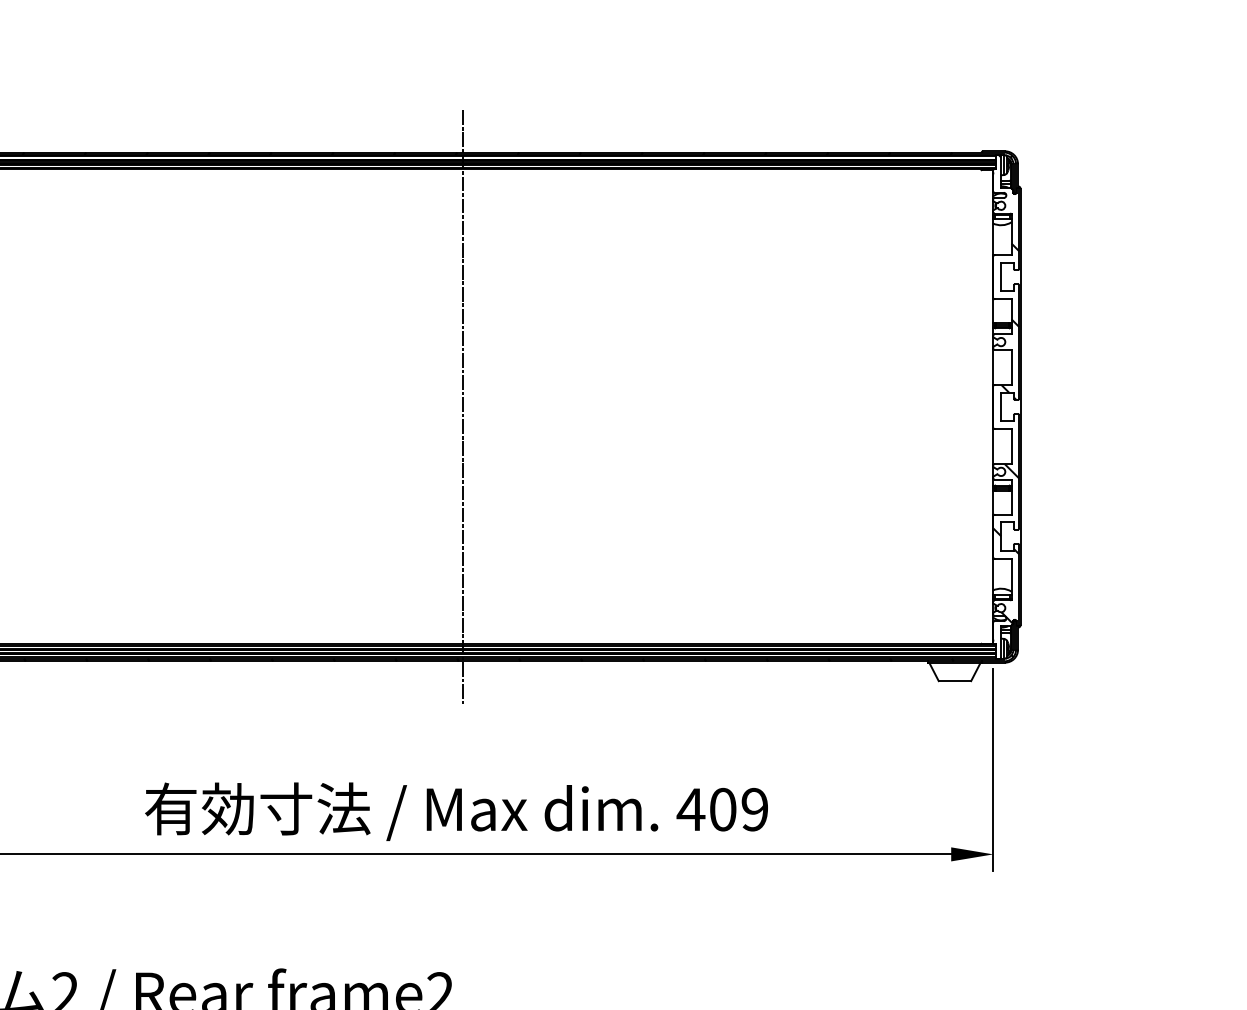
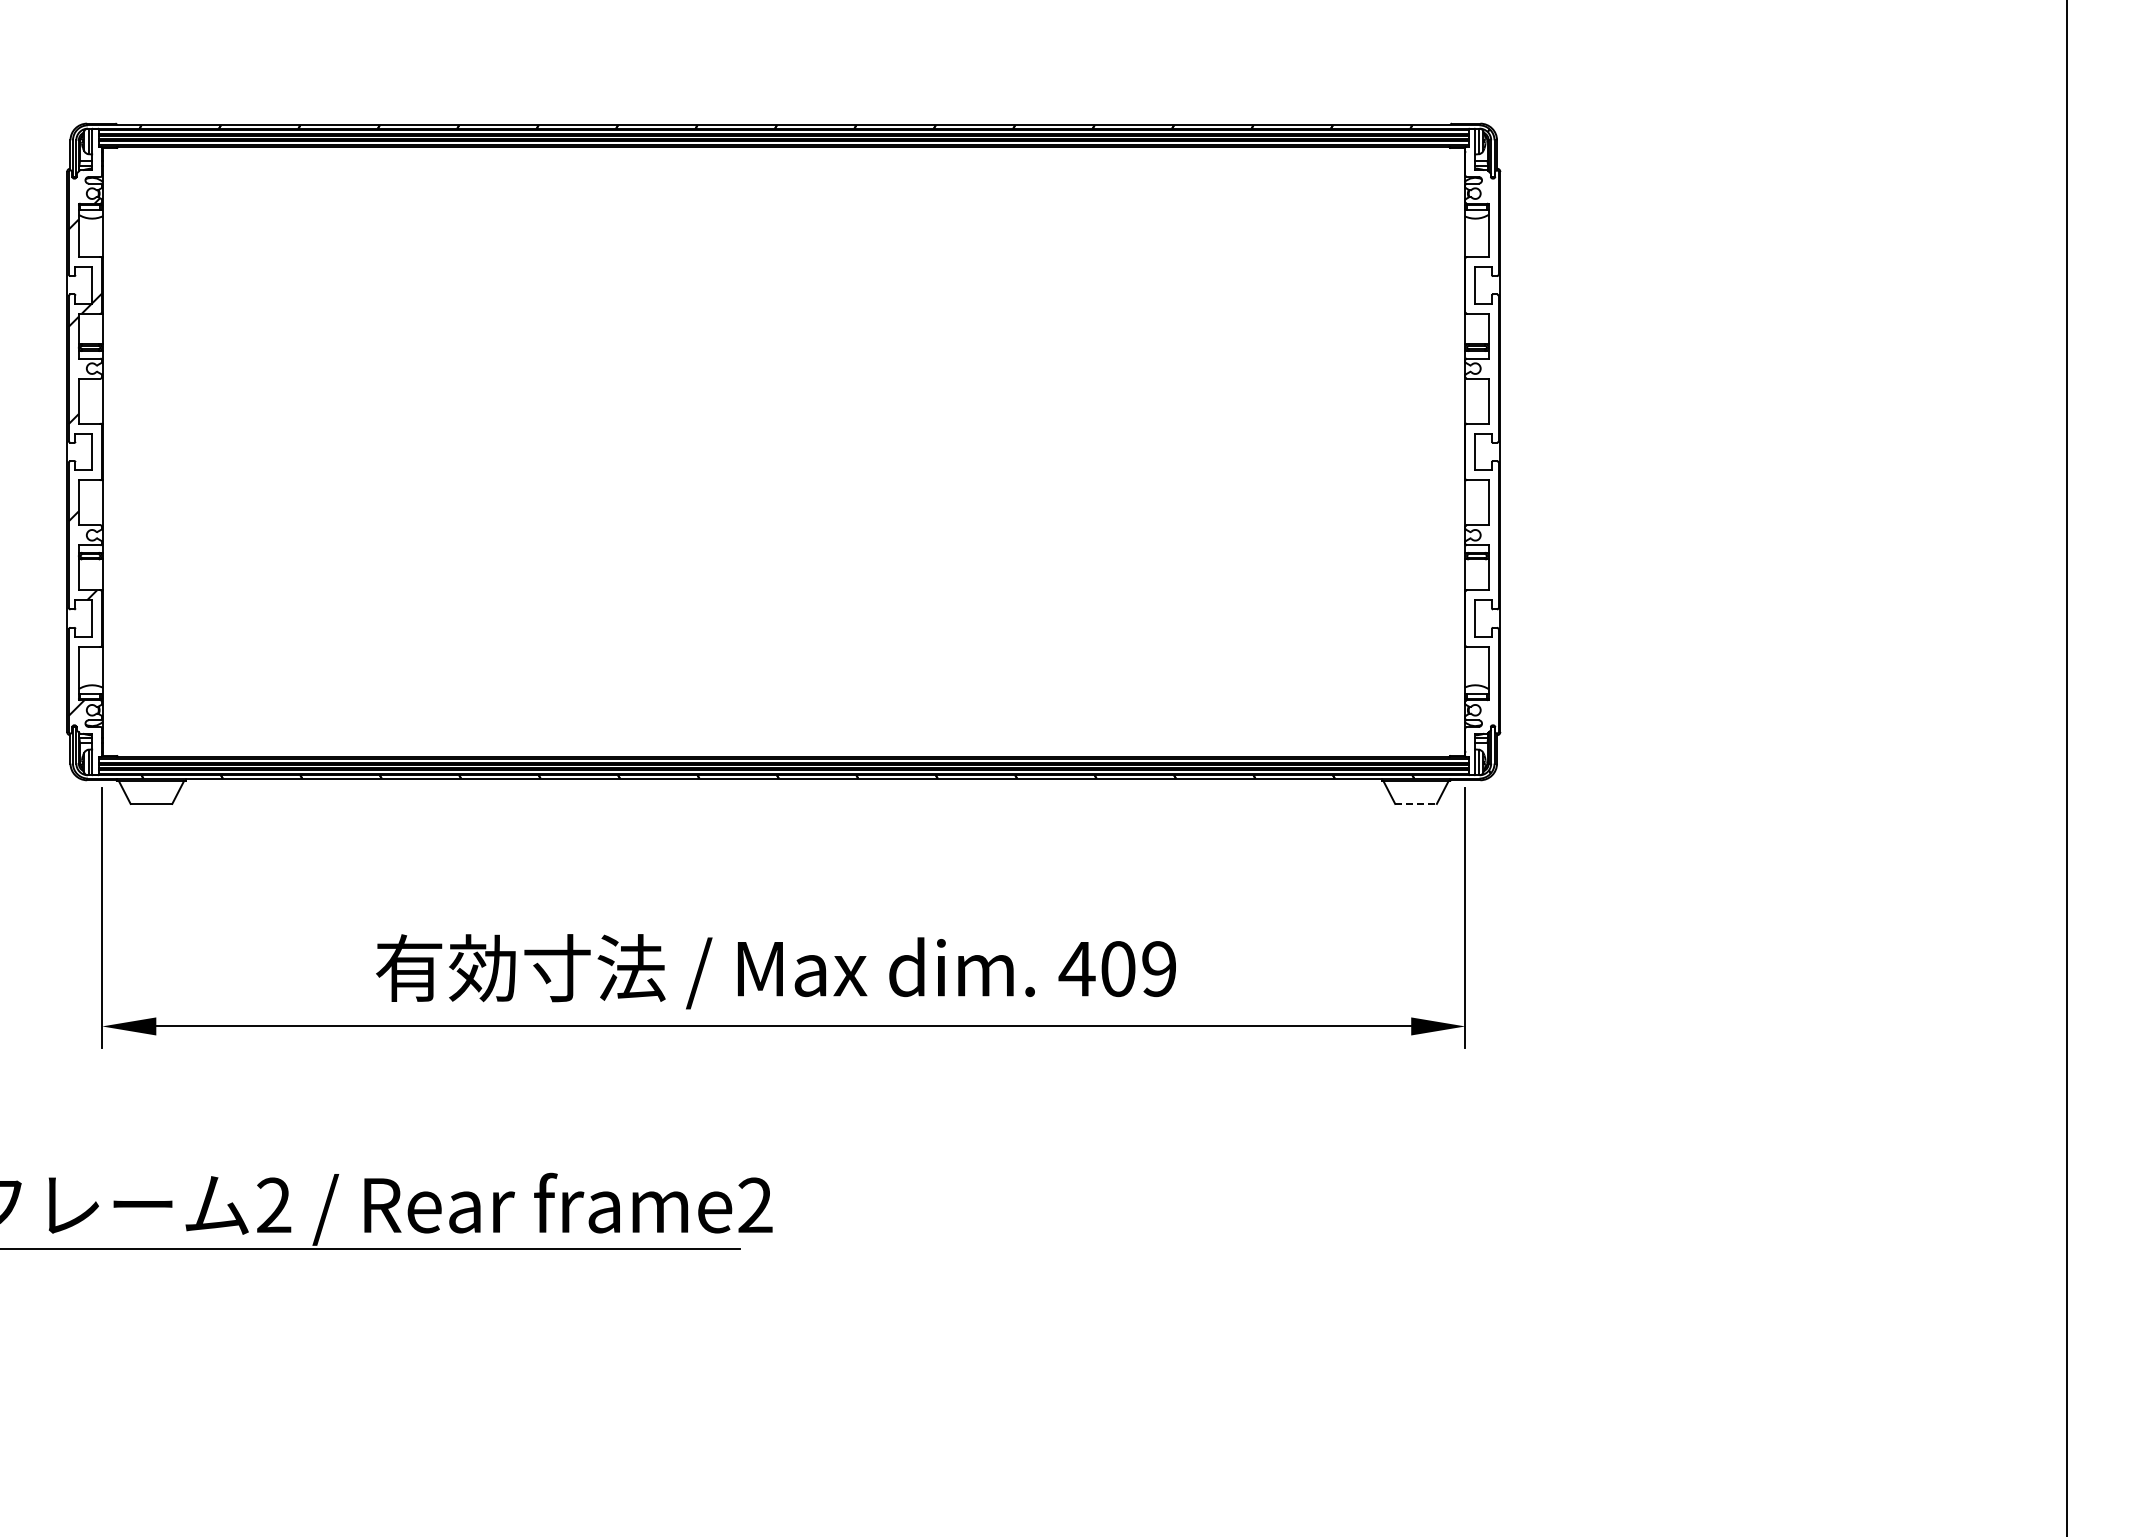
hatch: (1005, 389) -> (1481, 429), removed
line: (462, 406) -> (783, 451), removed
line: (955, 680) -> (1416, 803), solid -> dashed

